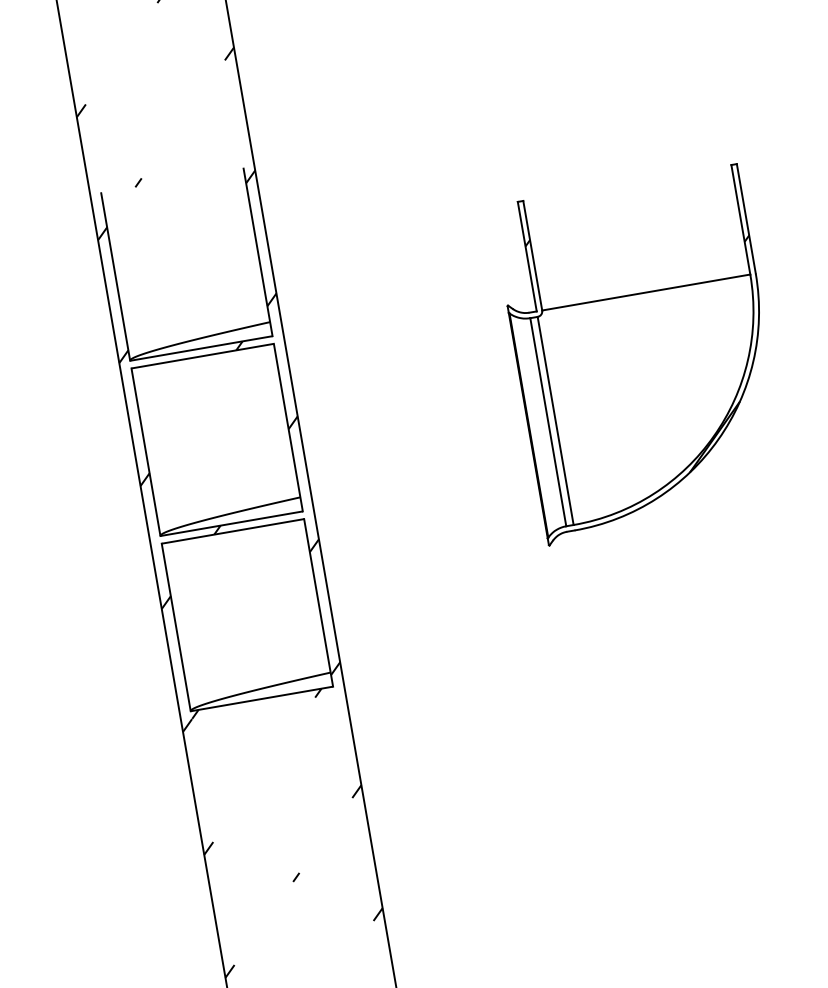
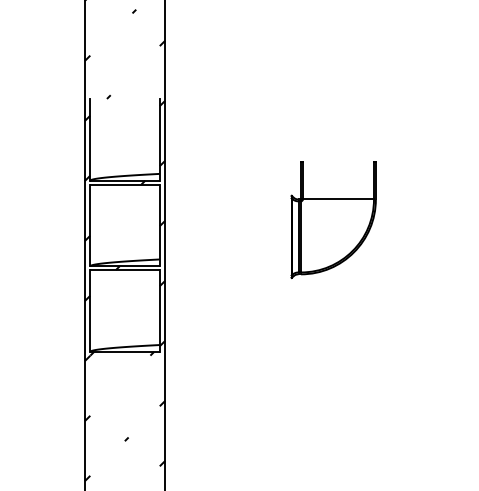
part: (641, 354) -> (333, 219), size x0.7

